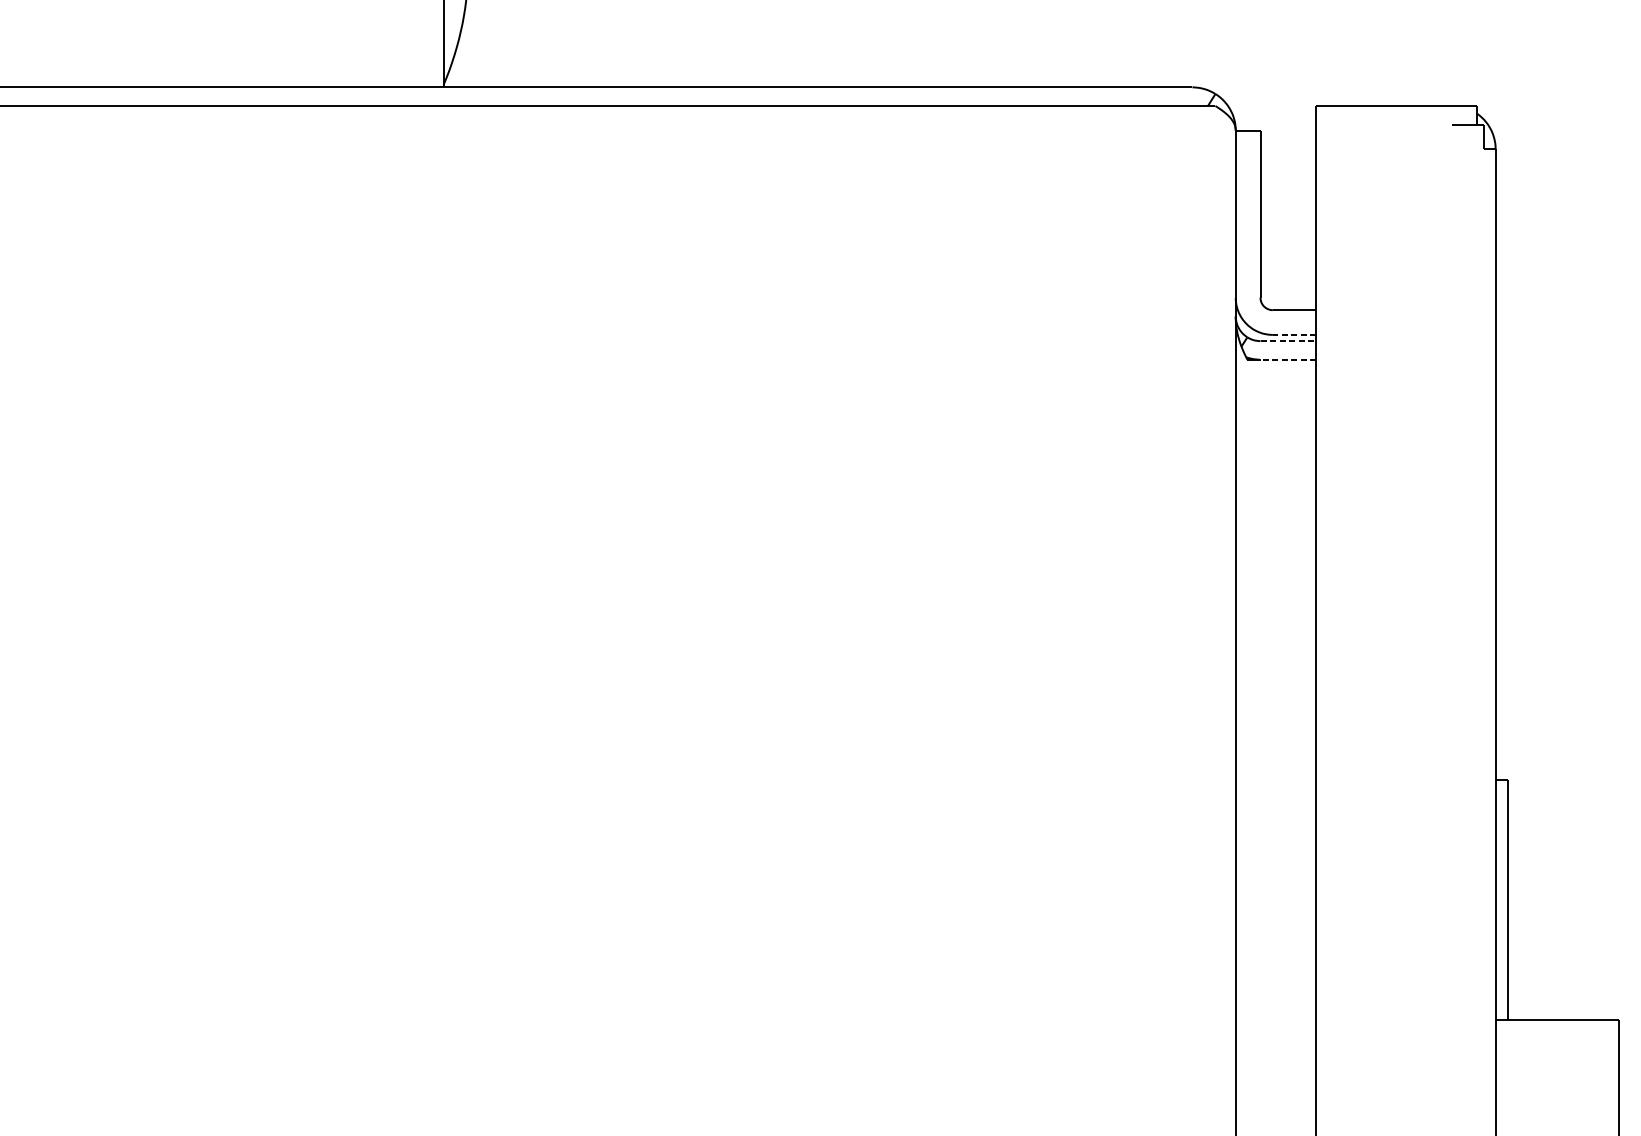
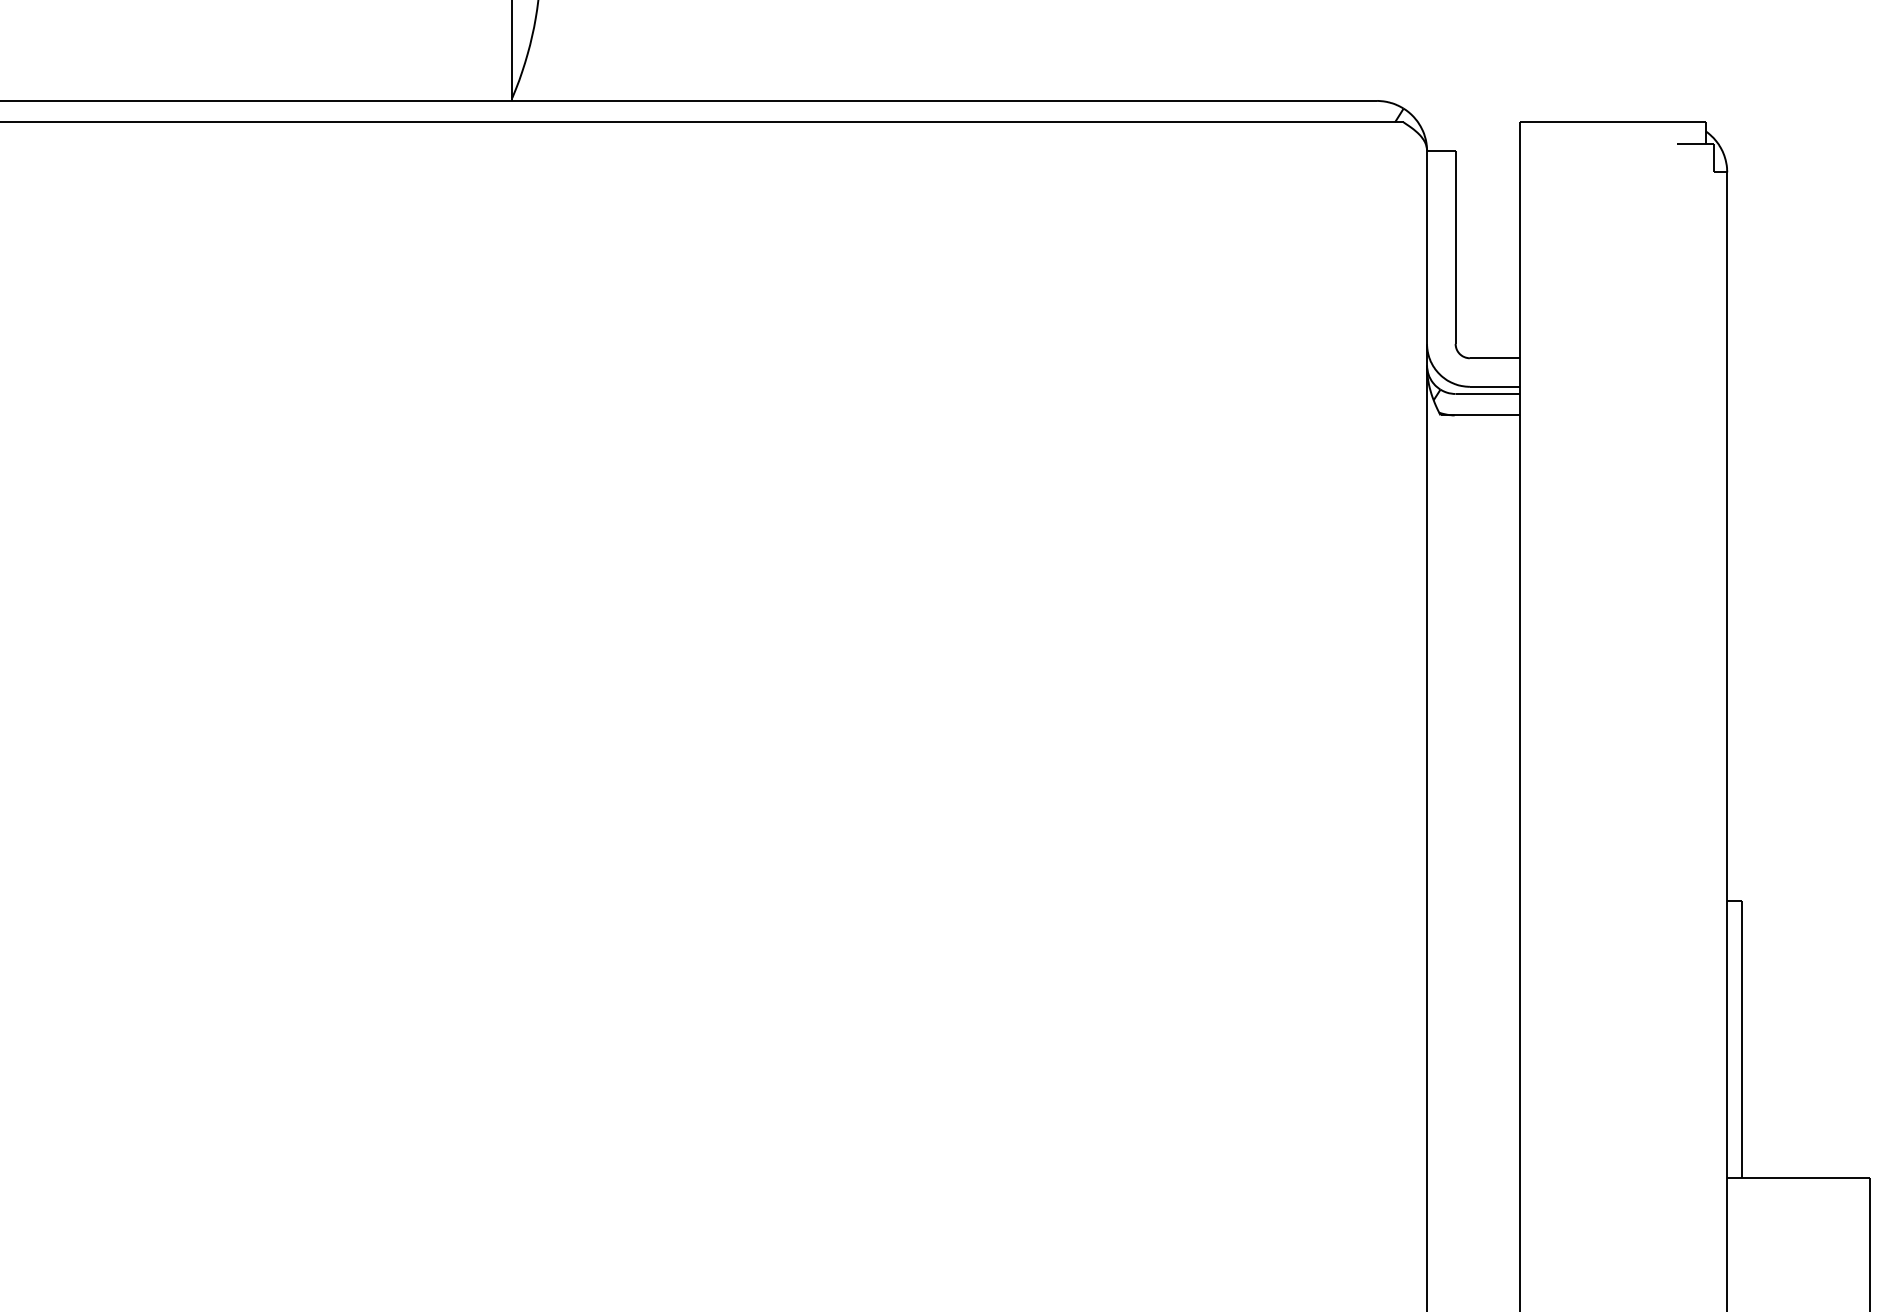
line: (1294, 334) -> (1494, 386), dashed -> solid
line: (1288, 340) -> (1488, 393), dashed -> solid
line: (1288, 359) -> (1487, 415), dashed -> solid

